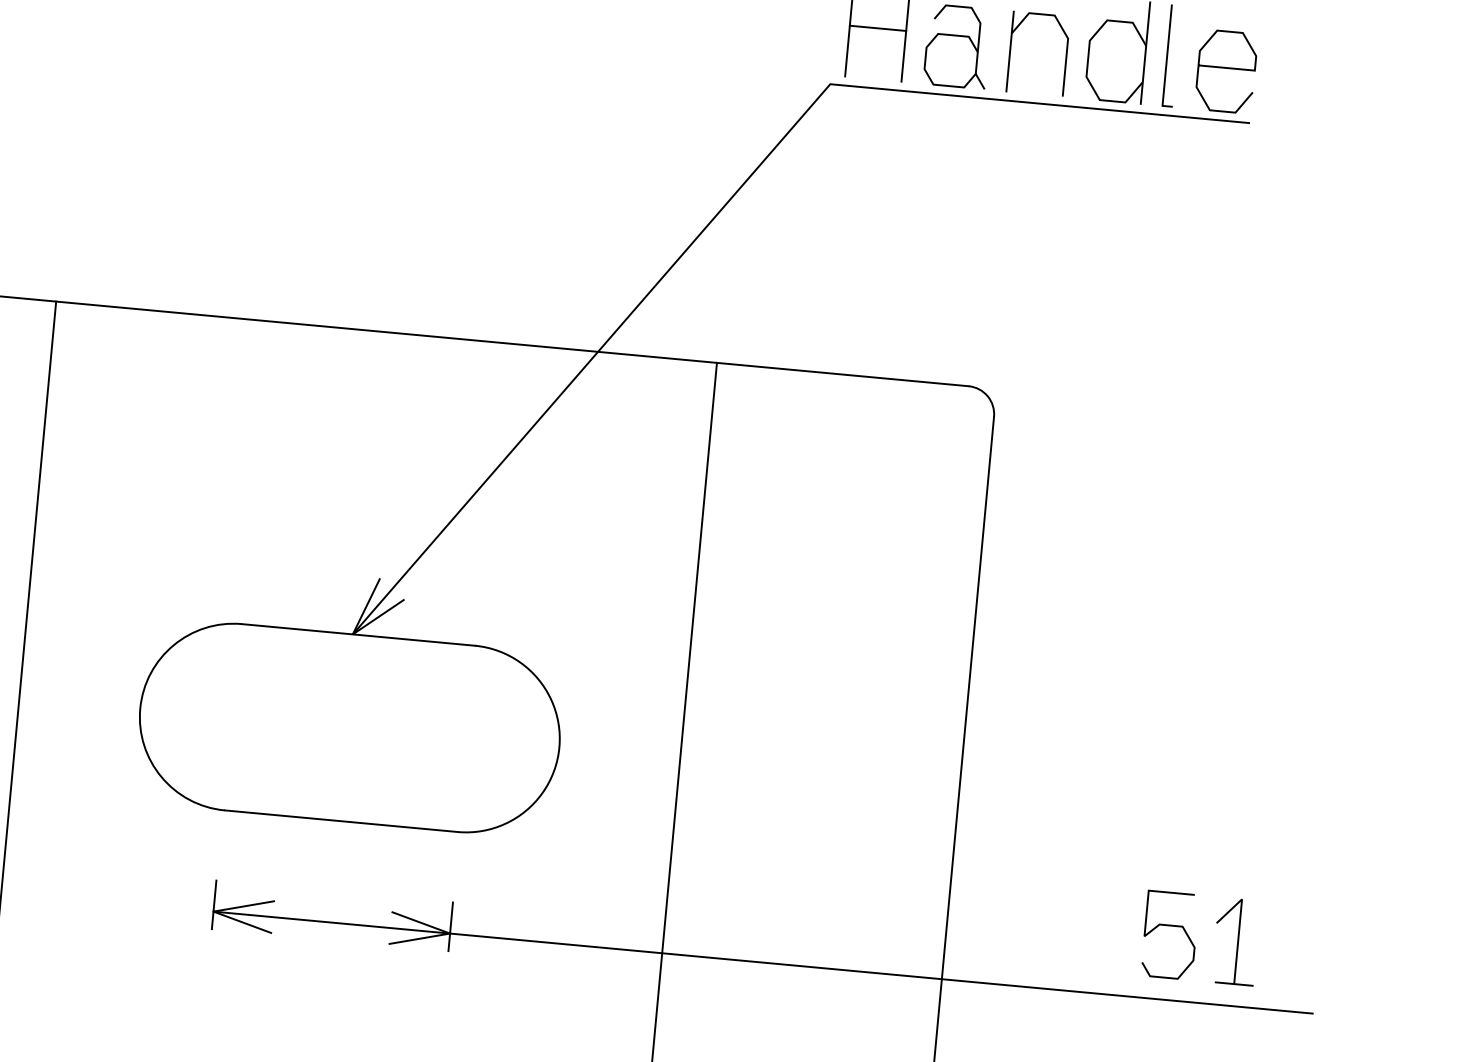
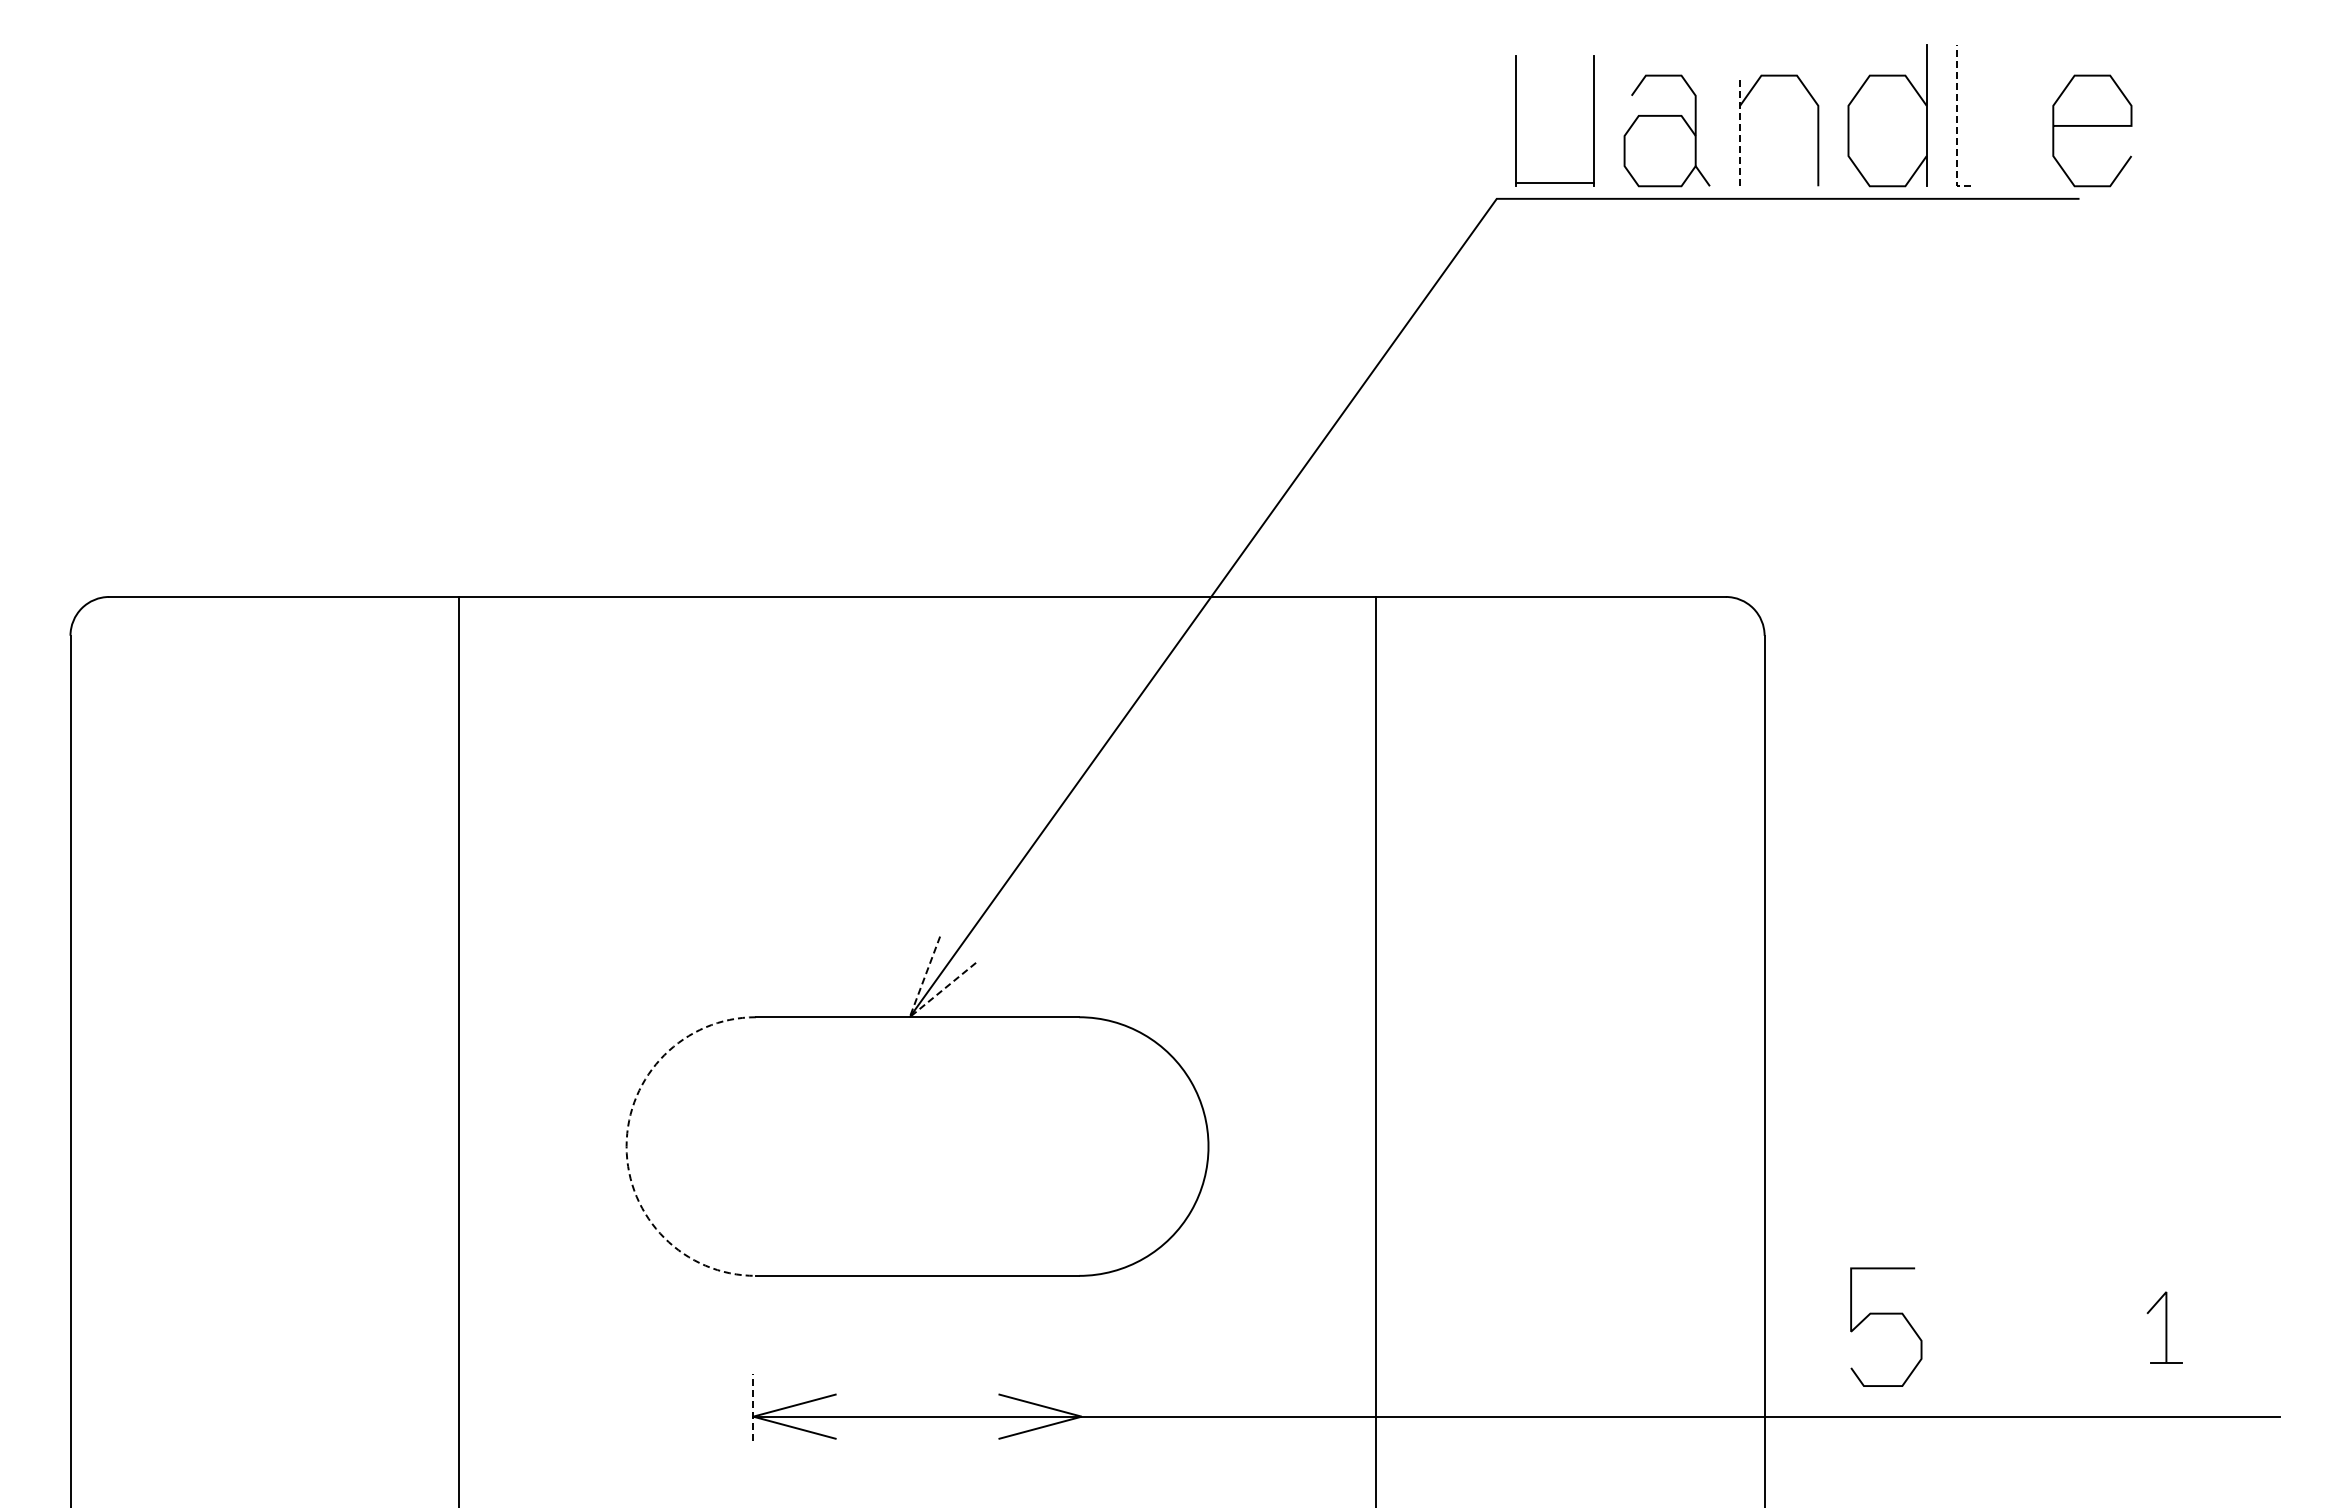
line: (878, 28) -> (1555, 182), moved
line: (1010, 51) -> (1740, 130), solid -> dashed
line: (1166, 60) -> (1956, 123), solid -> dashed
curve: (1226, 68) -> (2092, 126), moved
line: (352, 634) -> (909, 1017), solid -> dashed
arc: (140, 708) -> (626, 1146), solid -> dashed
line: (214, 905) -> (753, 1407), solid -> dashed
line: (450, 926) -> (1081, 1406), removed
curve: (1171, 926) -> (1886, 1314), moved
part: (1235, 941) -> (2164, 1327), size x0.6

